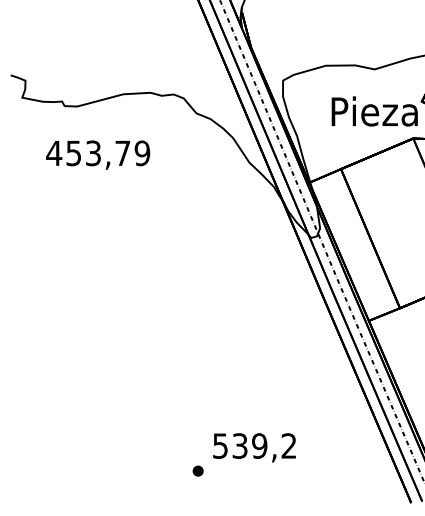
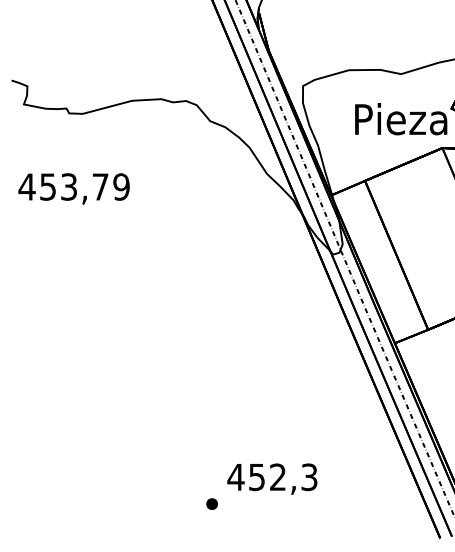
text: (97, 154) -> (73, 188), moved
text: (254, 446) -> (272, 477), 539,2 -> 452,3

